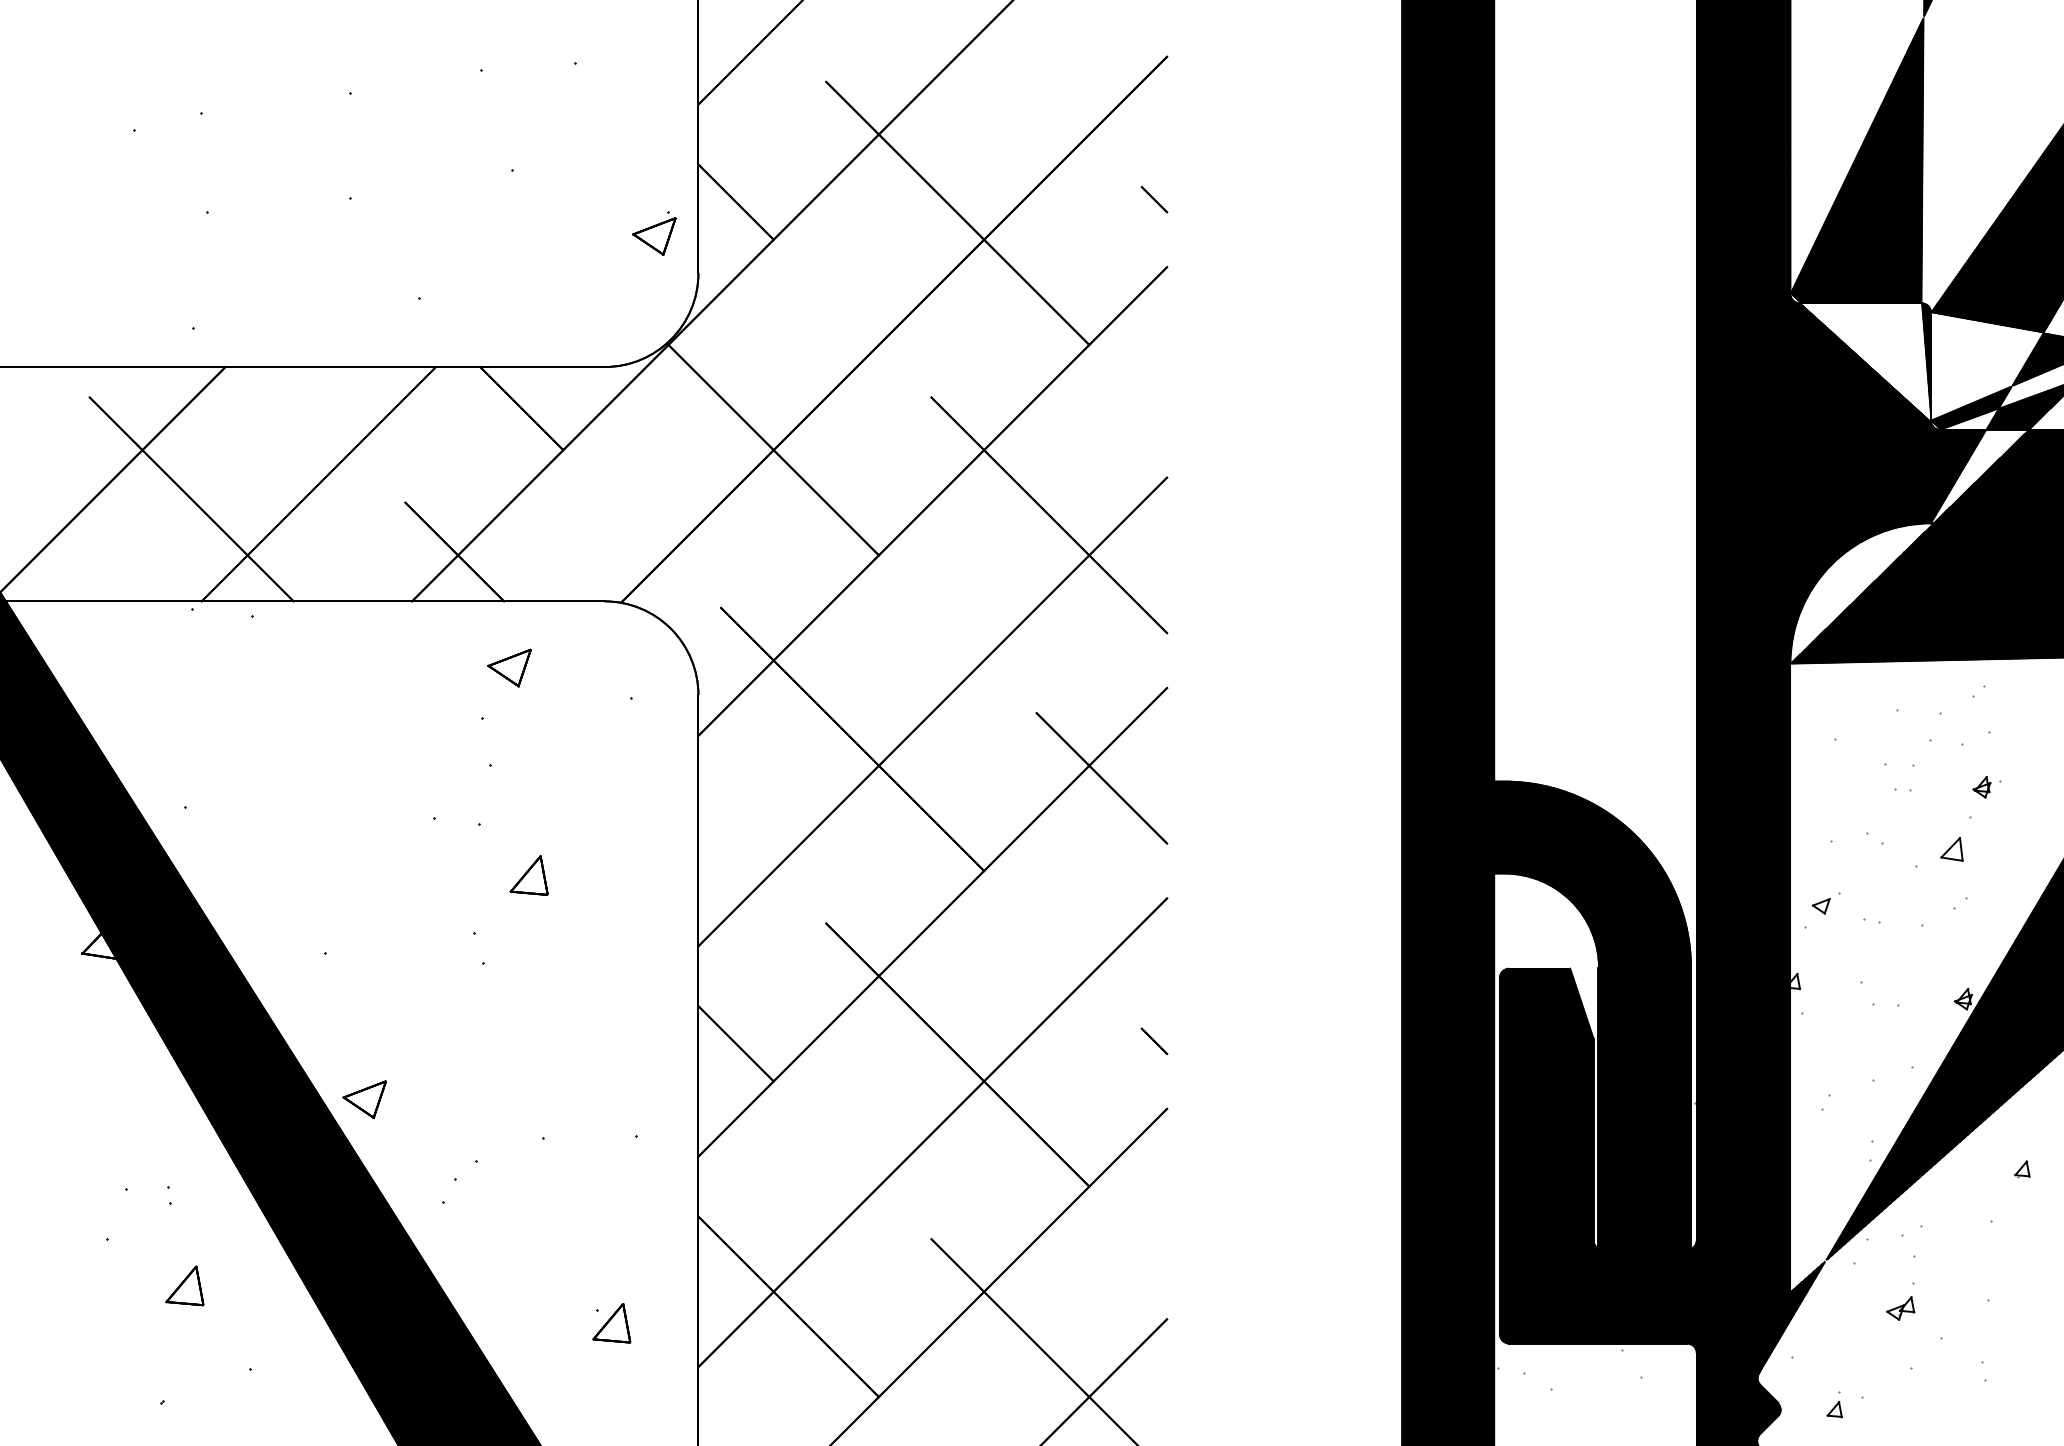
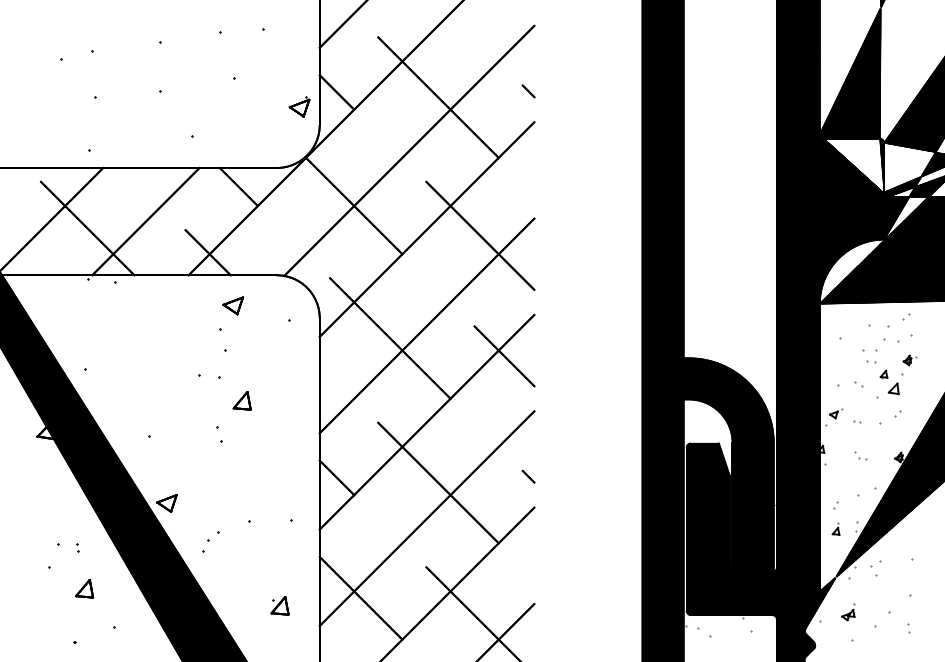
part: (1879, 994) -> (860, 455), size x0.62
part: (2021, 1169) -> (883, 374), moved
part: (1901, 1302) -> (848, 612), moved
part: (1833, 1403) -> (835, 528), moved

